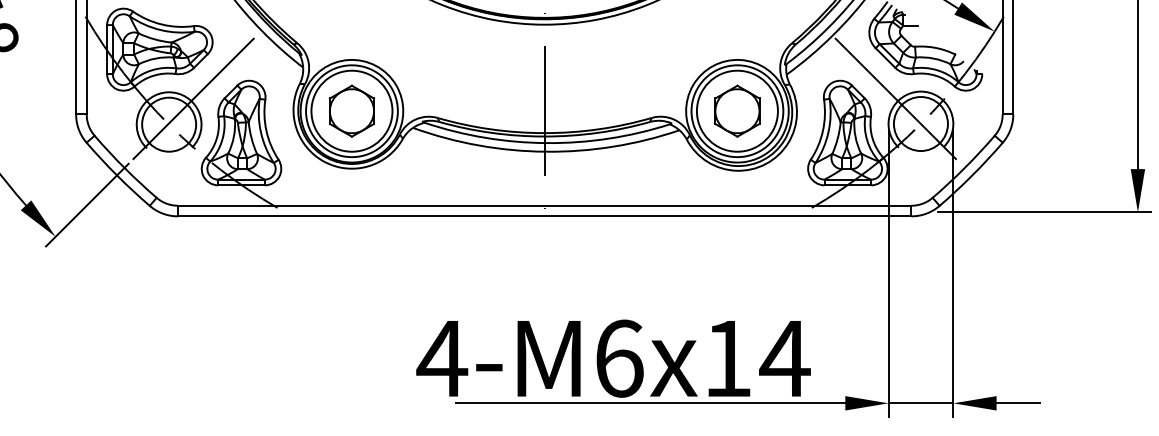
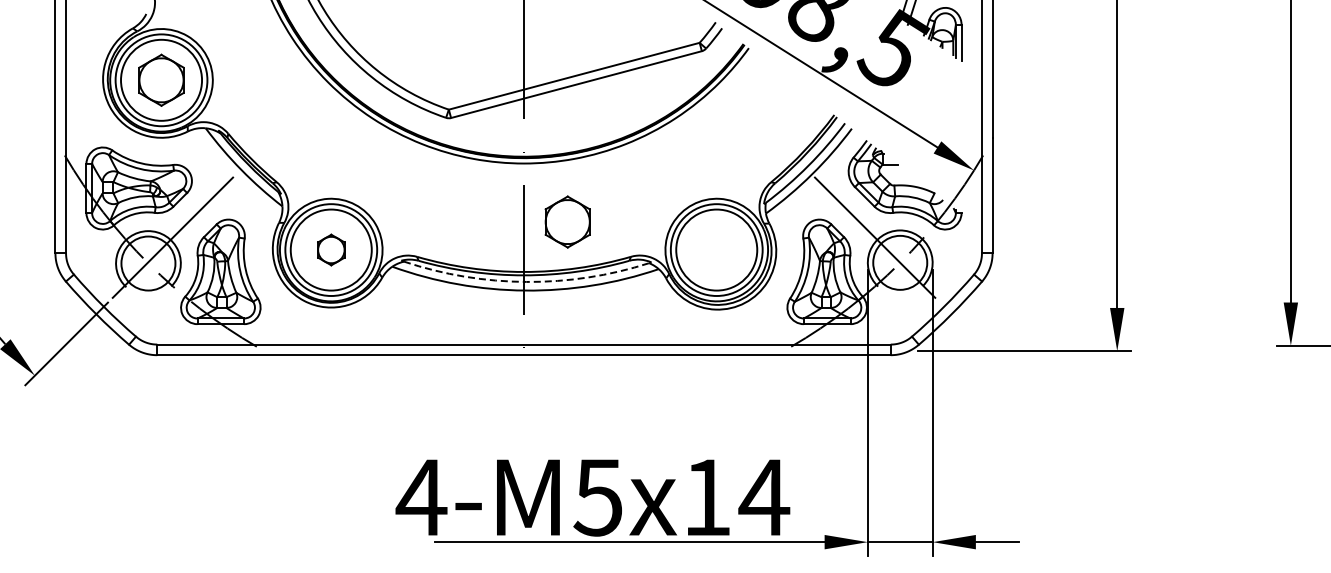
part: (352, 110) -> (331, 249), size x0.6
part: (737, 110) -> (567, 221), moved
arc: (547, 142) -> (526, 281), solid -> dashed
text: (619, 358) -> (598, 497), 4-M6x14 -> 4-M5x14

